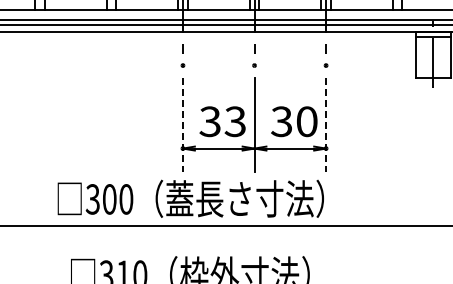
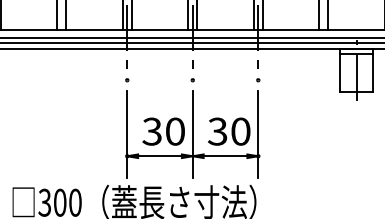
text: (234, 121) -> (174, 131), 33 -> 30
line: (182, 125) -> (126, 135), dashed -> solid
line: (326, 125) -> (258, 135), dashed -> solid

